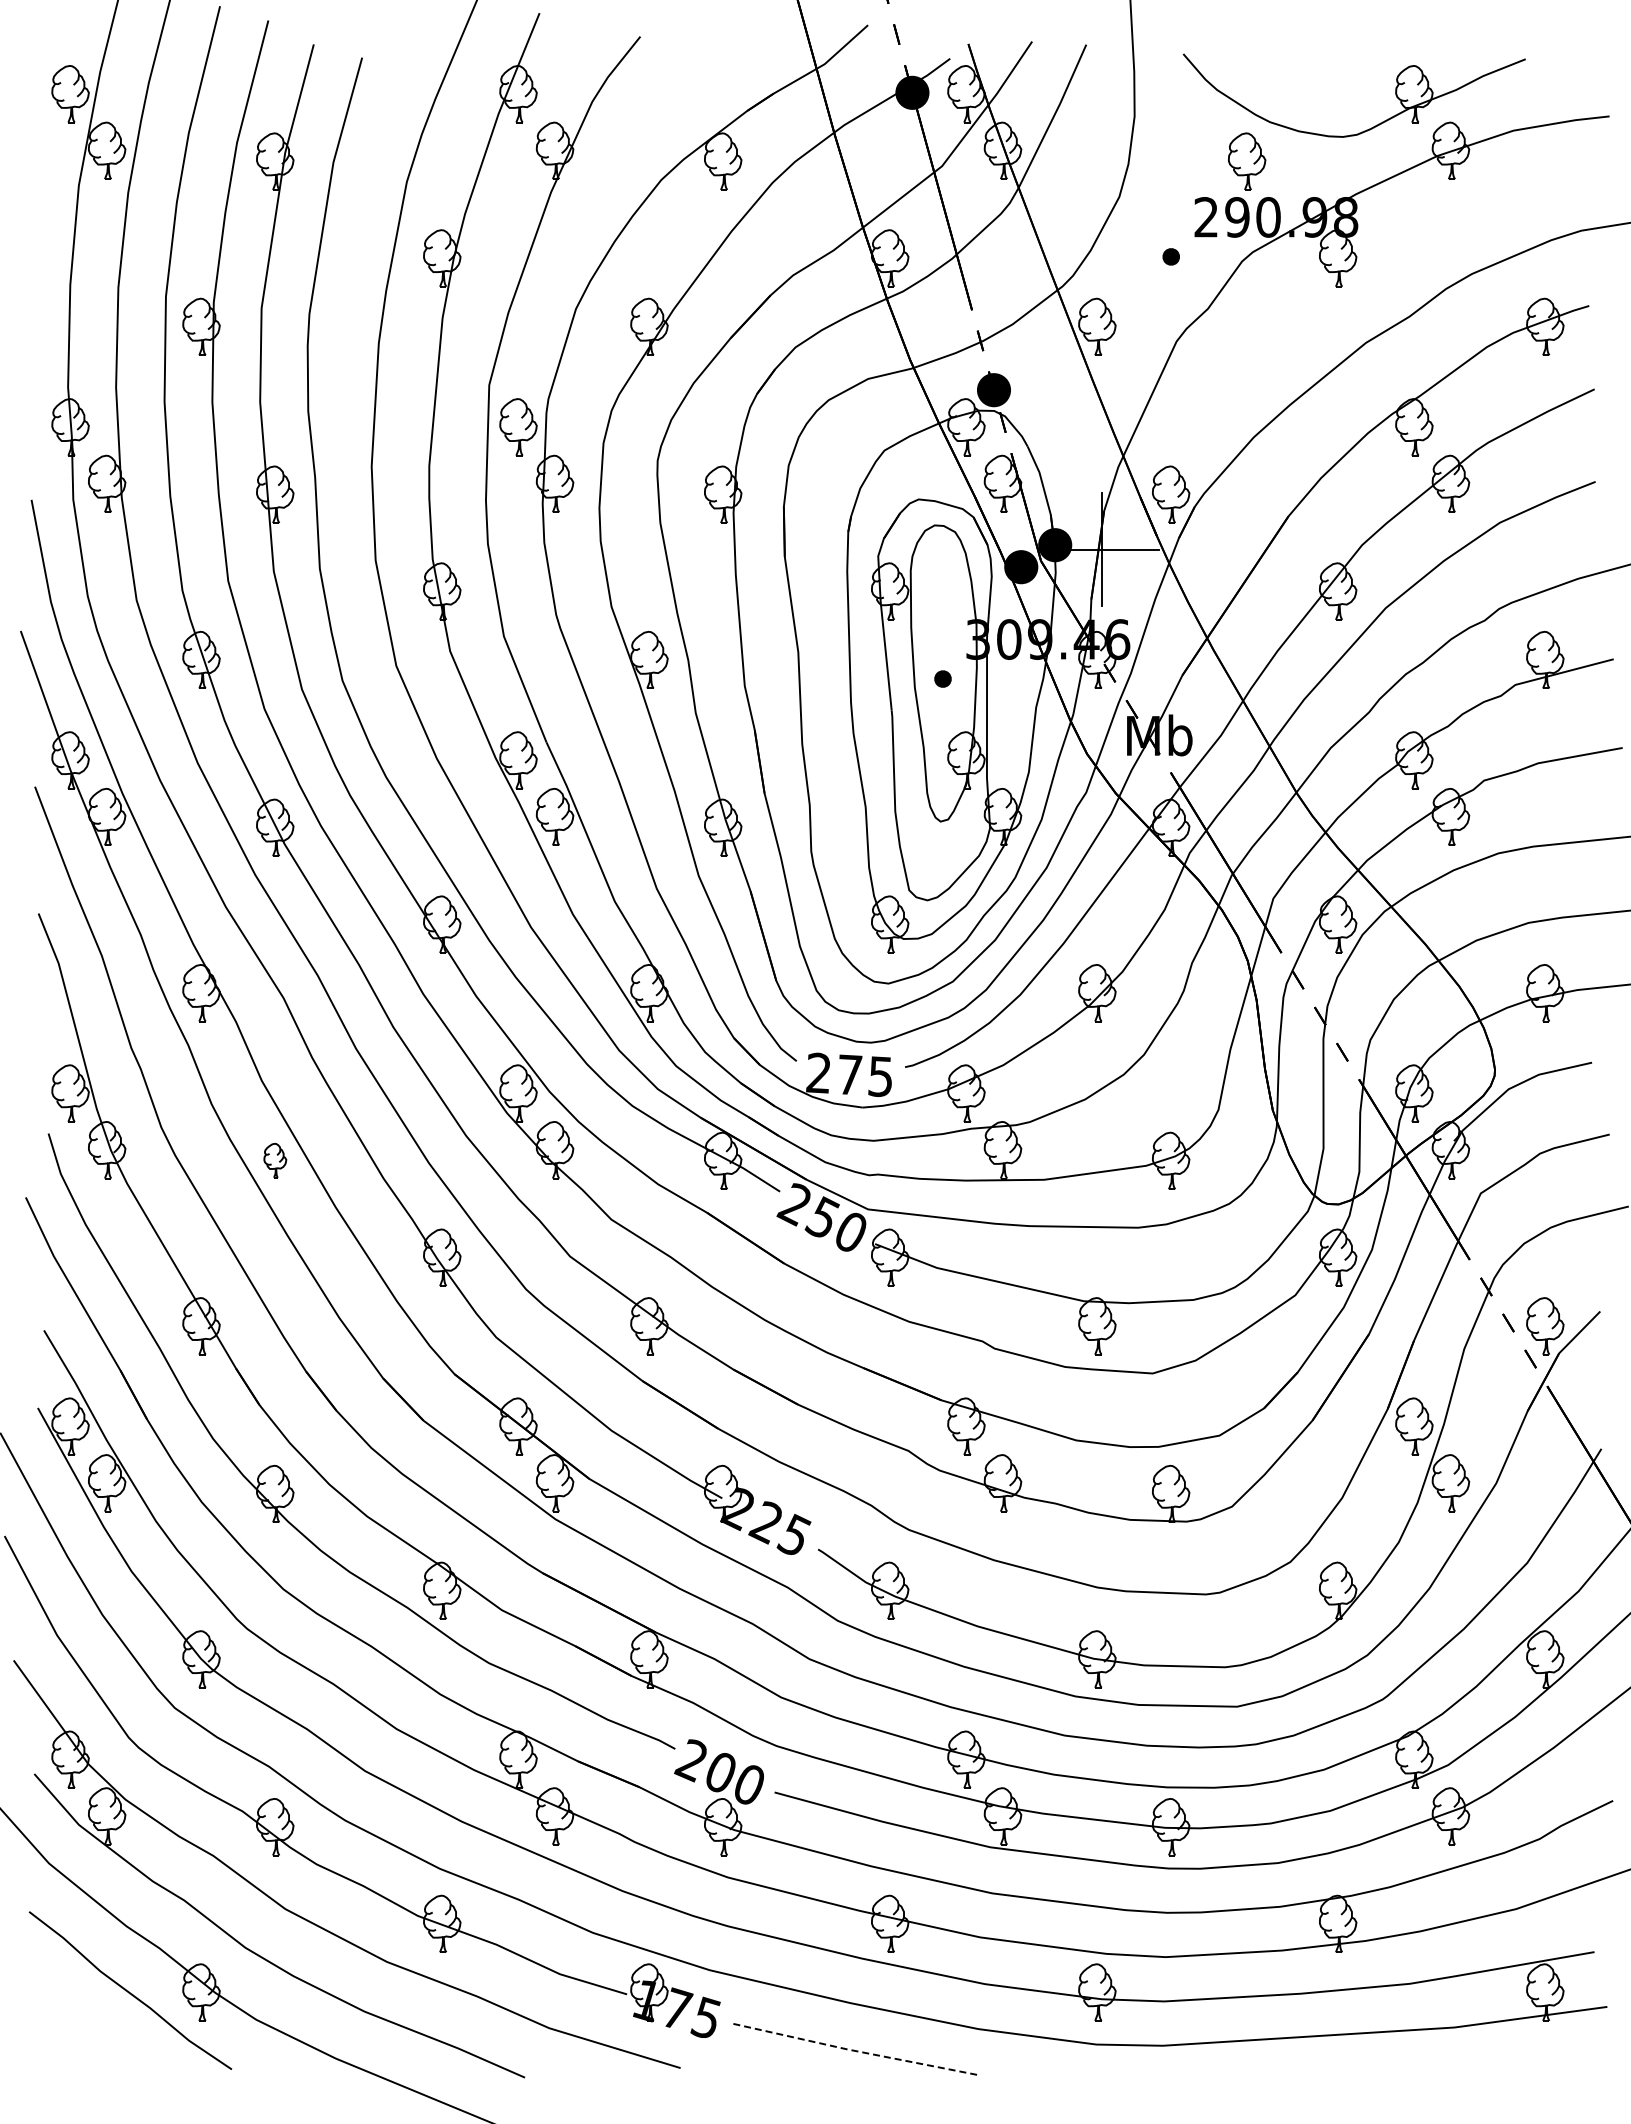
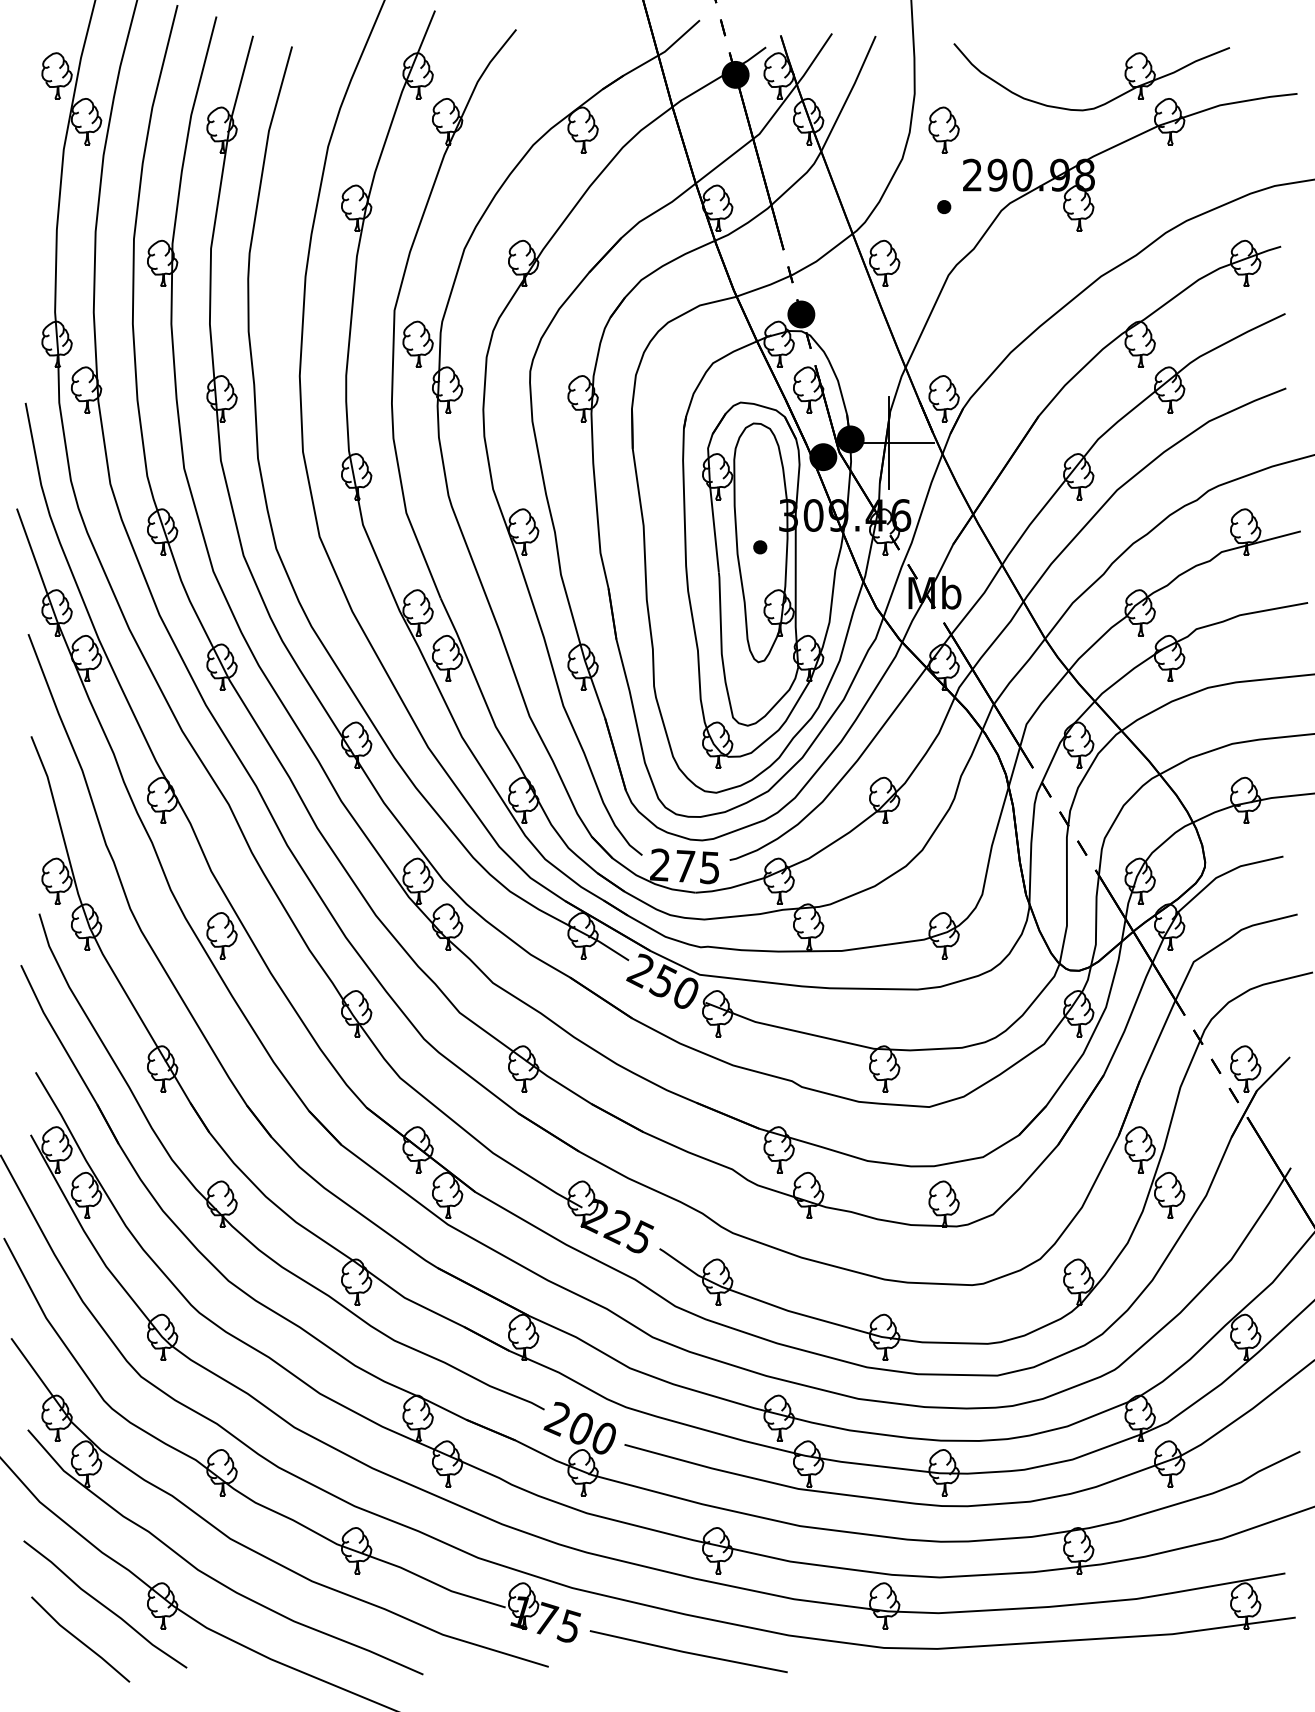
part: (1247, 161) -> (944, 130), moved
part: (275, 1160) -> (222, 935), size x1.67
line: (98, 2034) -> (79, 1639), added
line: (853, 2050) -> (688, 1652), dashed -> solid

